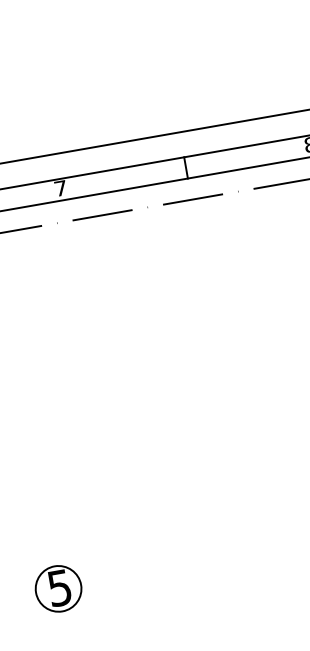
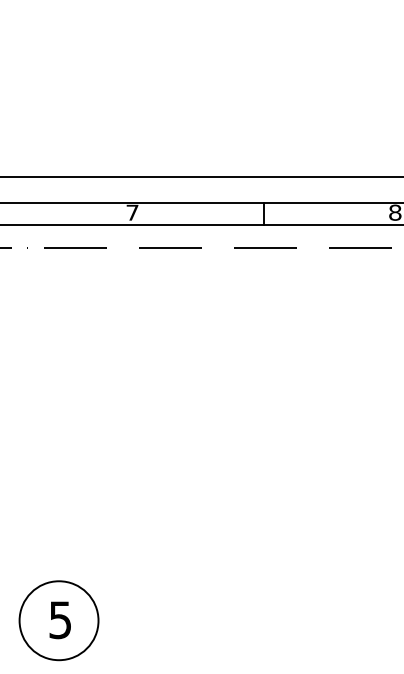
circle: (58, 588) -> (58, 620), size x1.67

